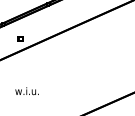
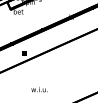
text: (27, 91) -> (39, 89), moved

